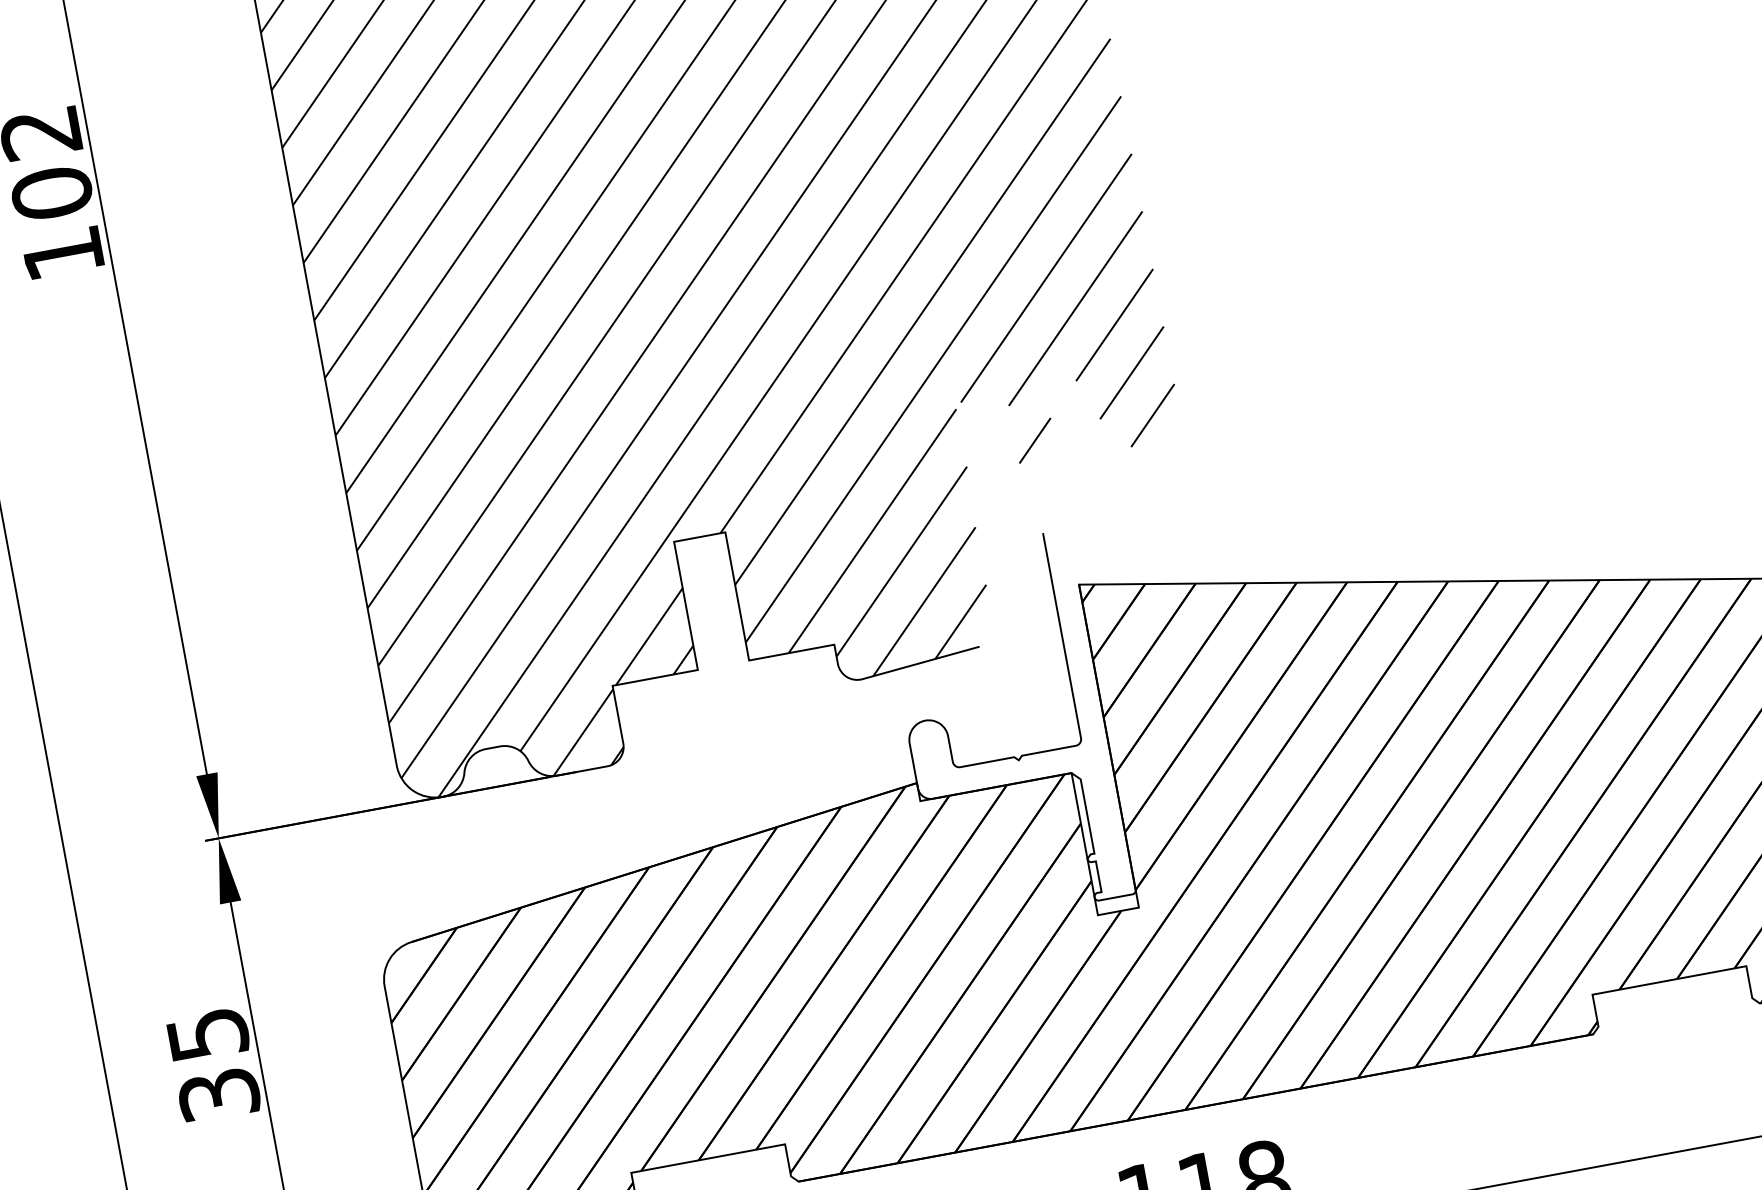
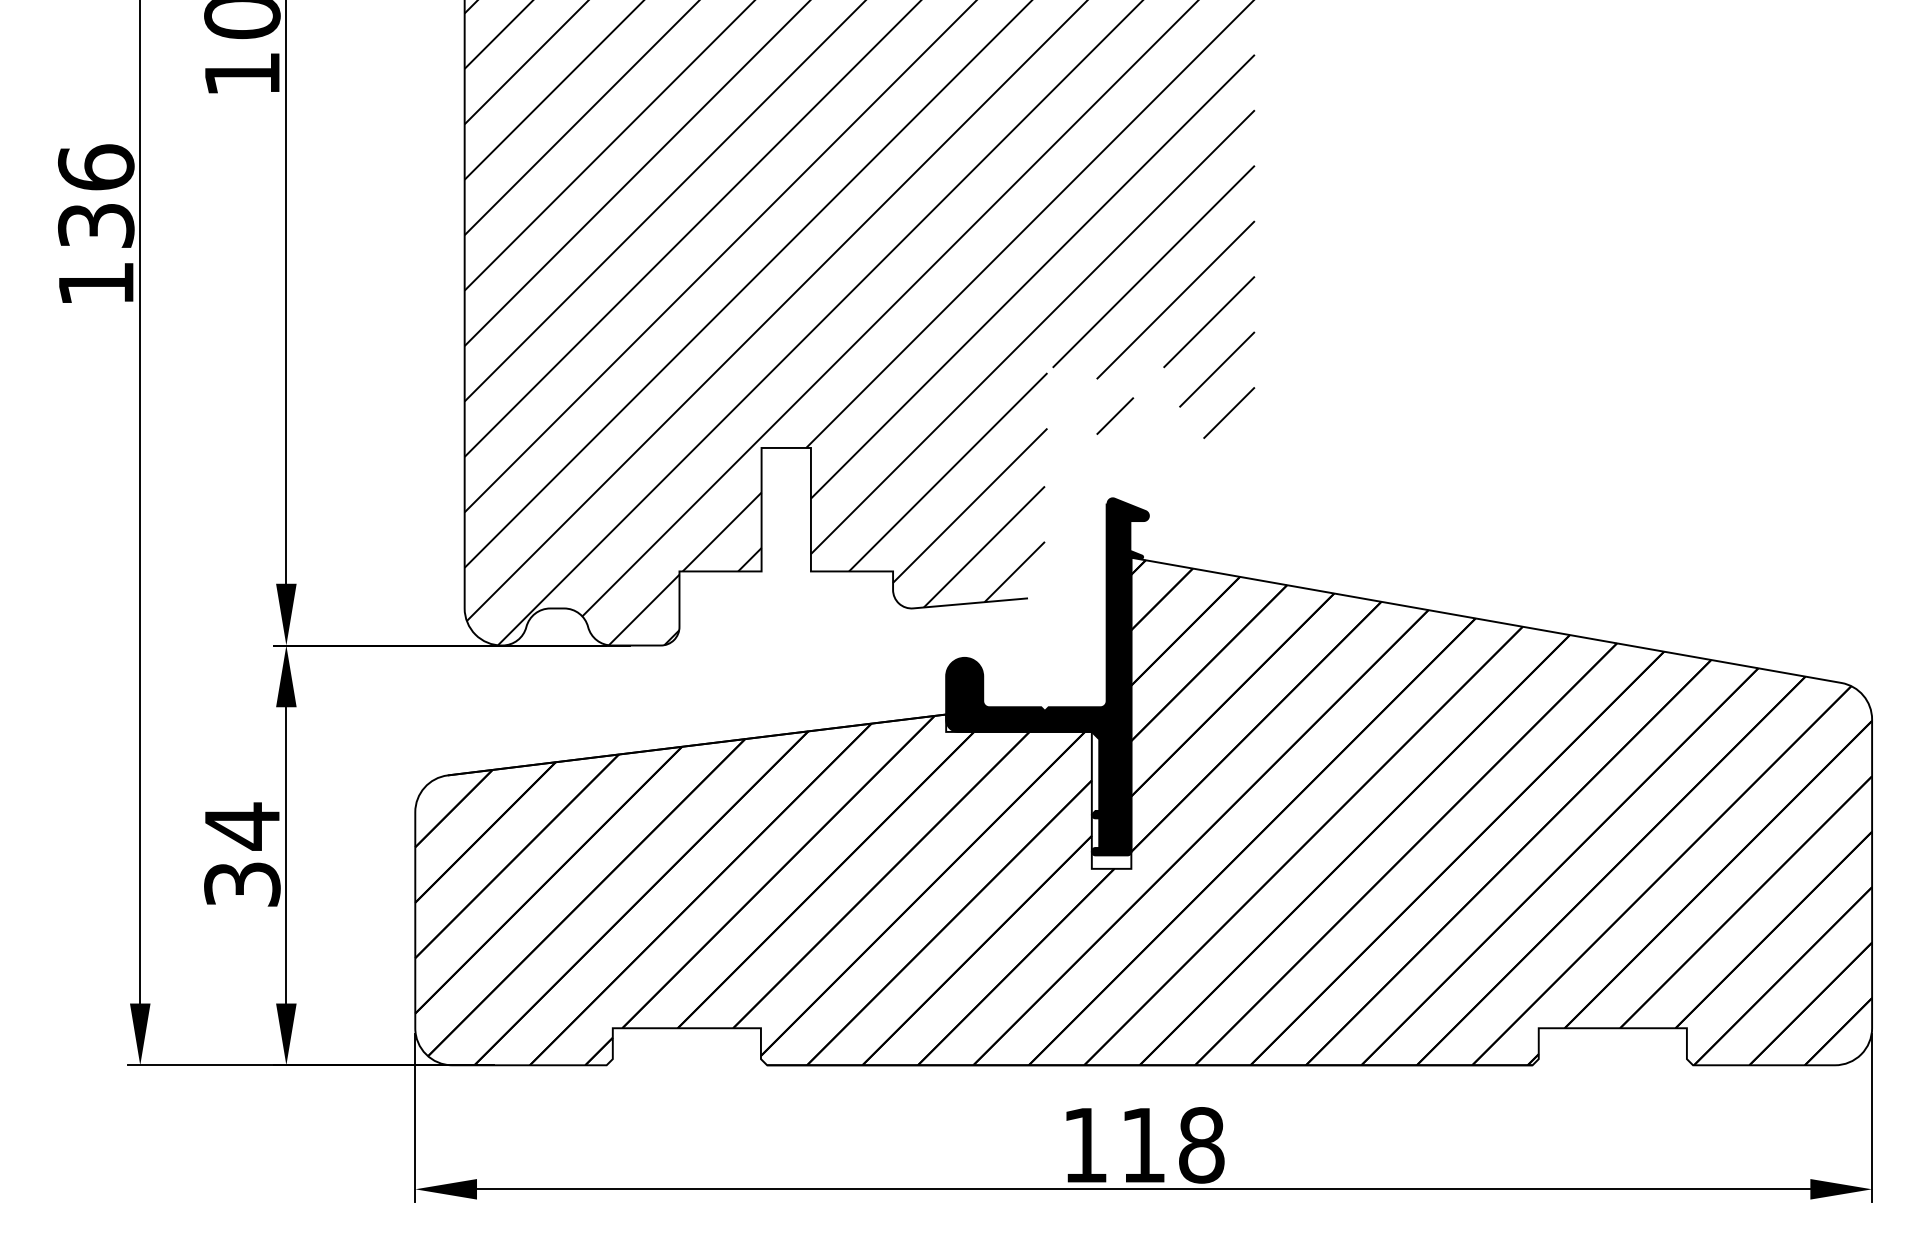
fill: (1014, 724) -> (1047, 676), added
text: (208, 1034) -> (242, 826), 35 -> 34

